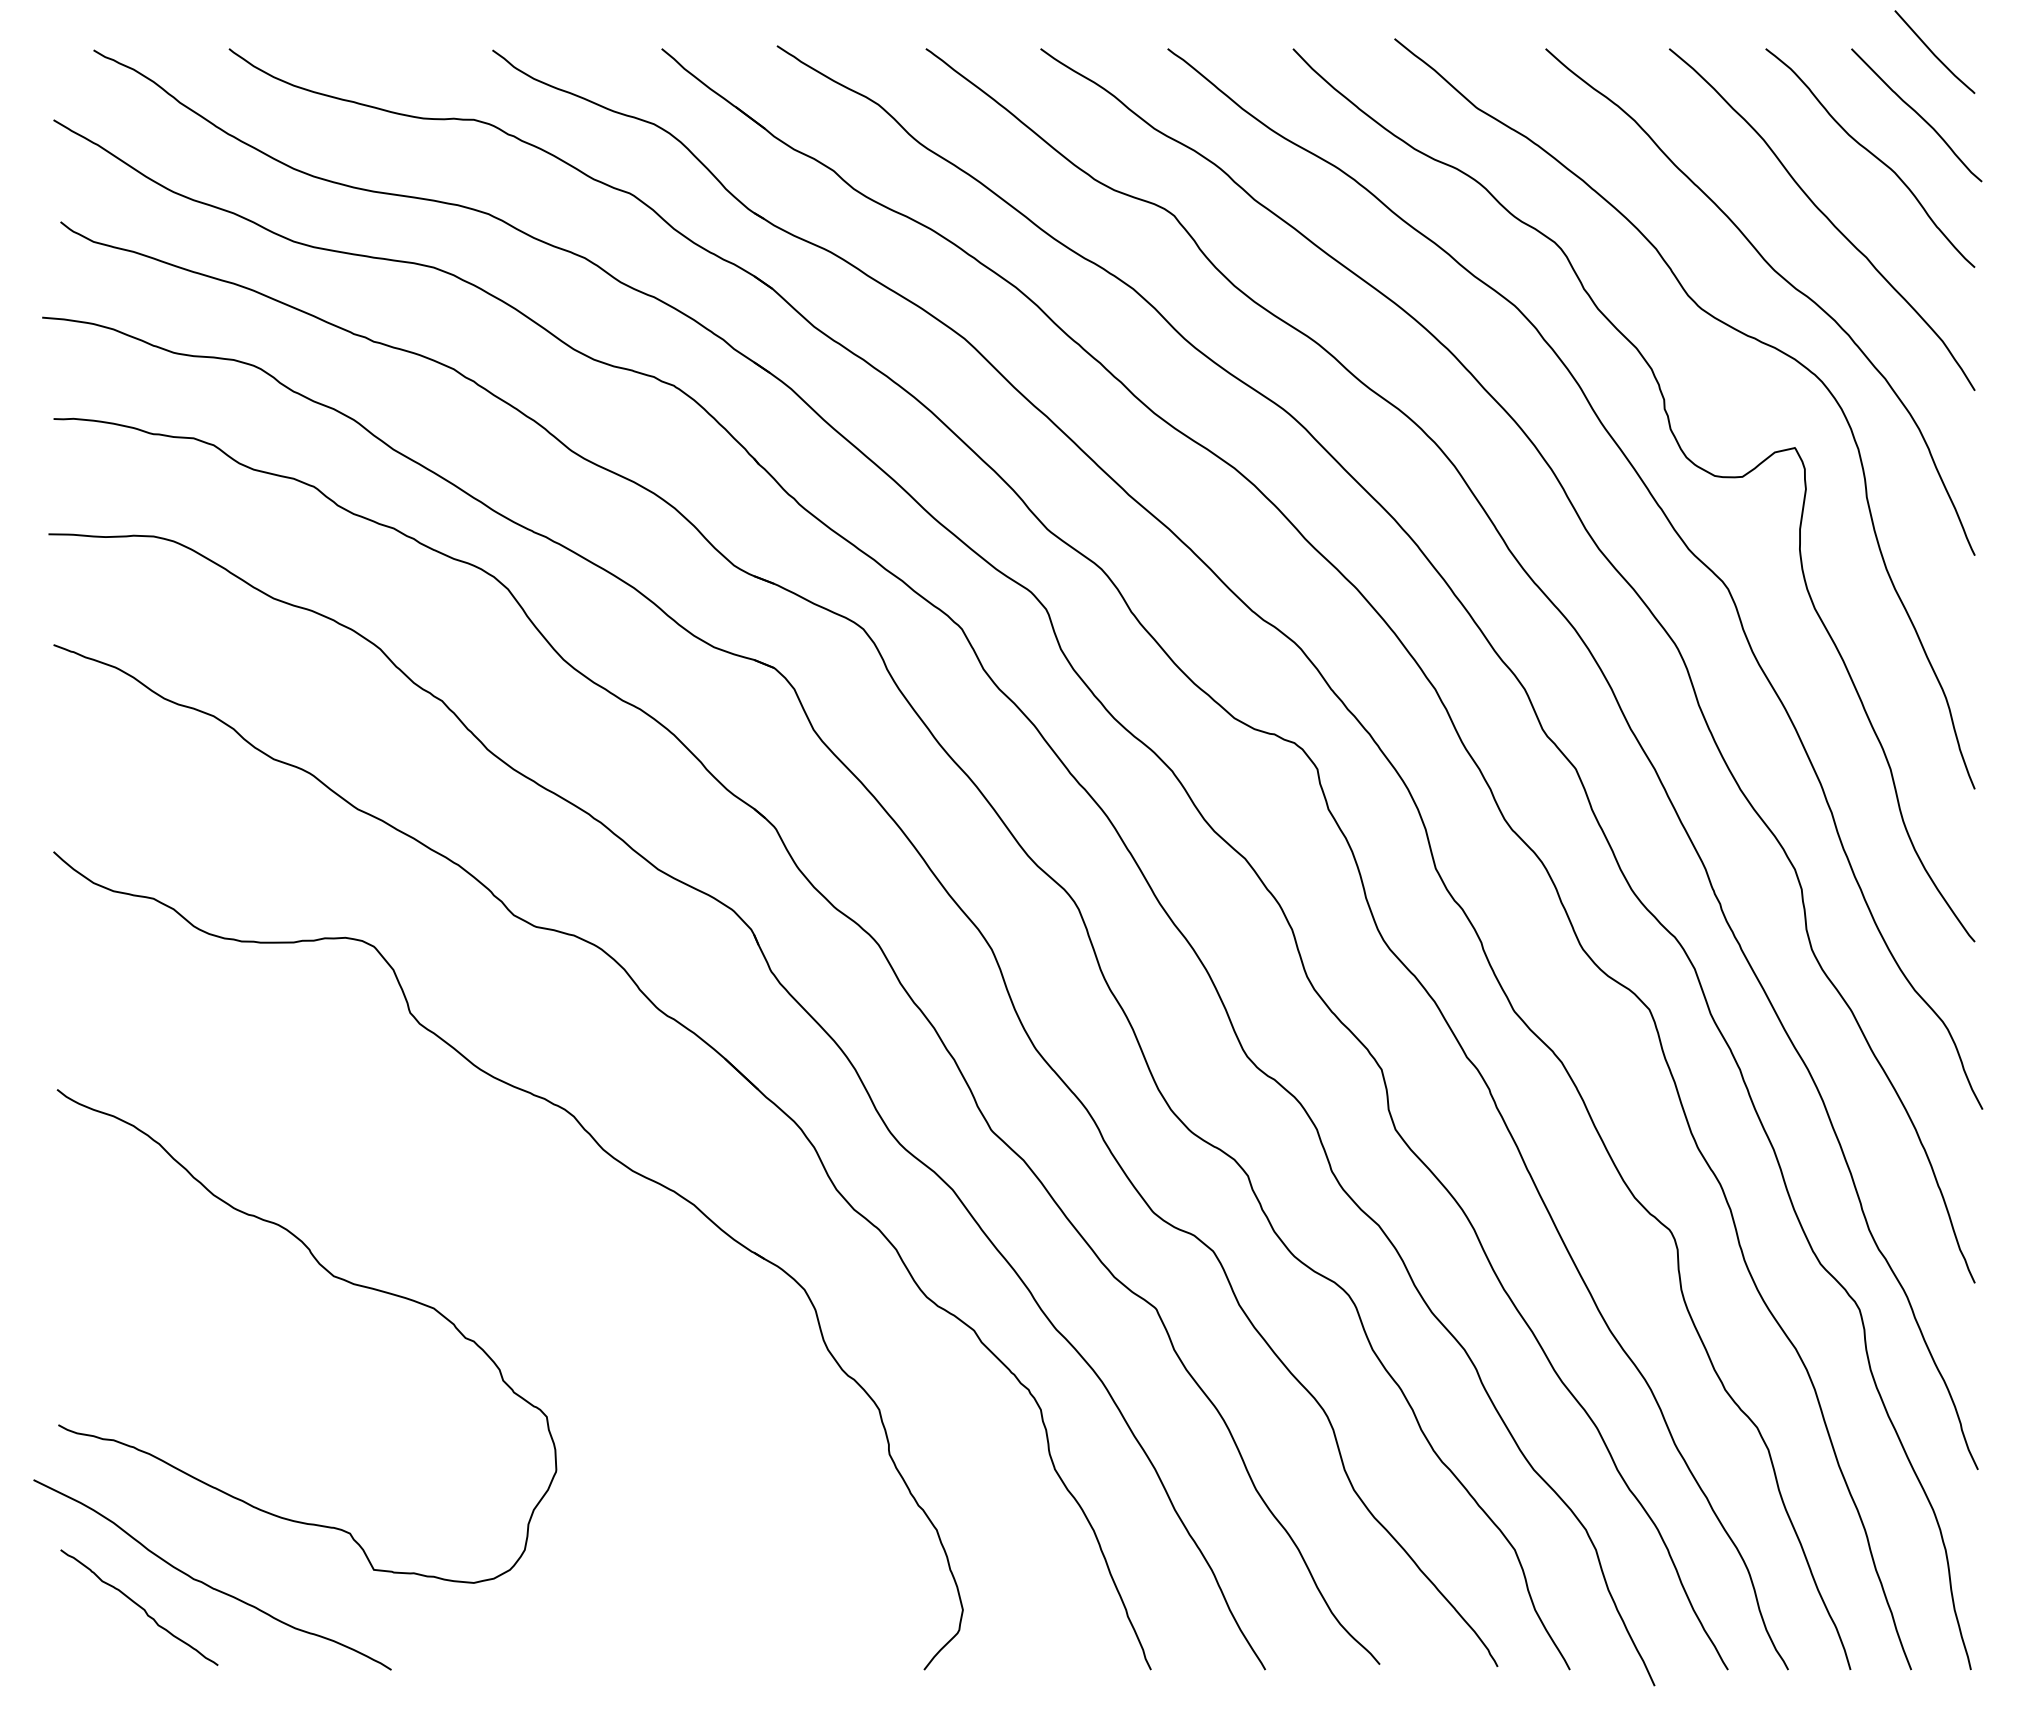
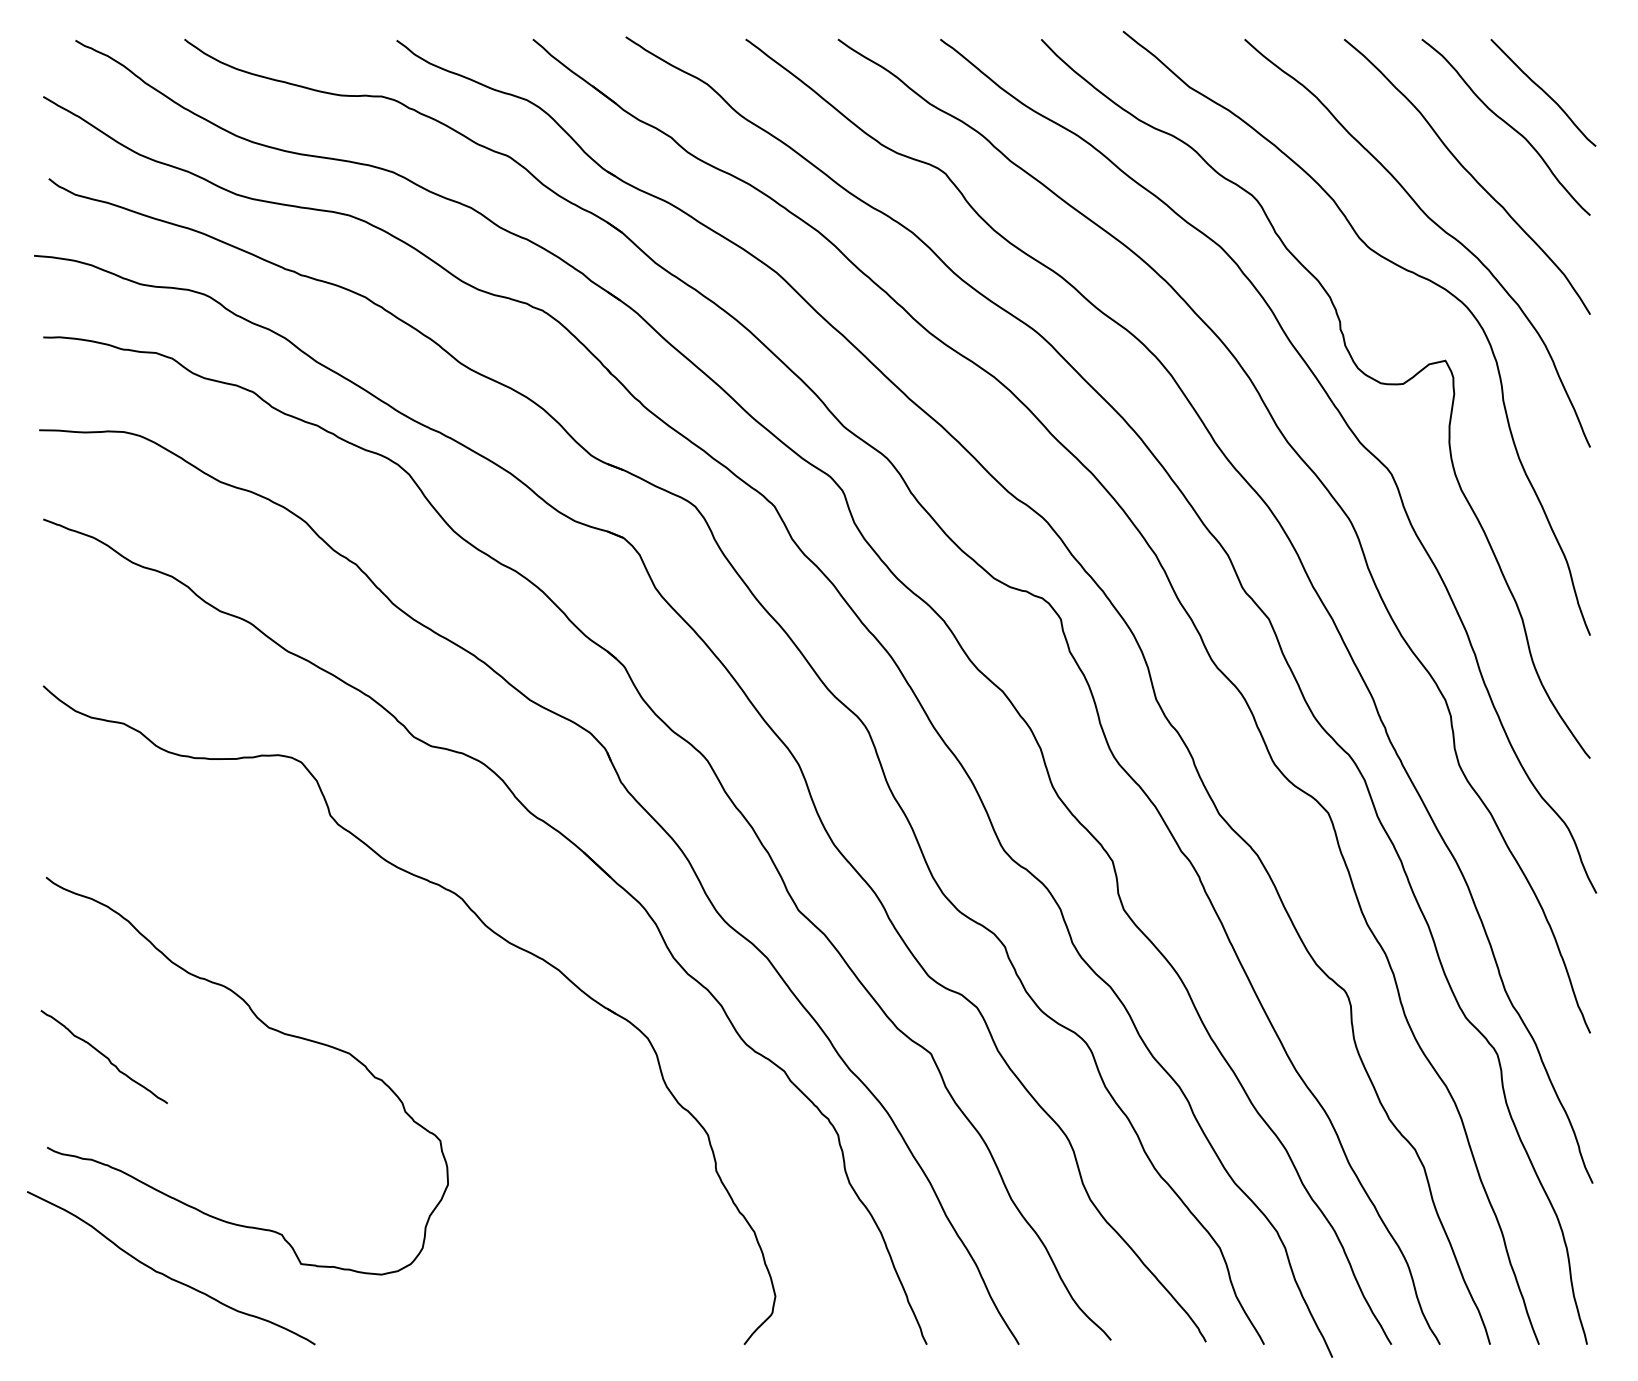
curve: (1933, 52) -> (1556, 42), removed
curve: (139, 1607) -> (104, 1056), moved

